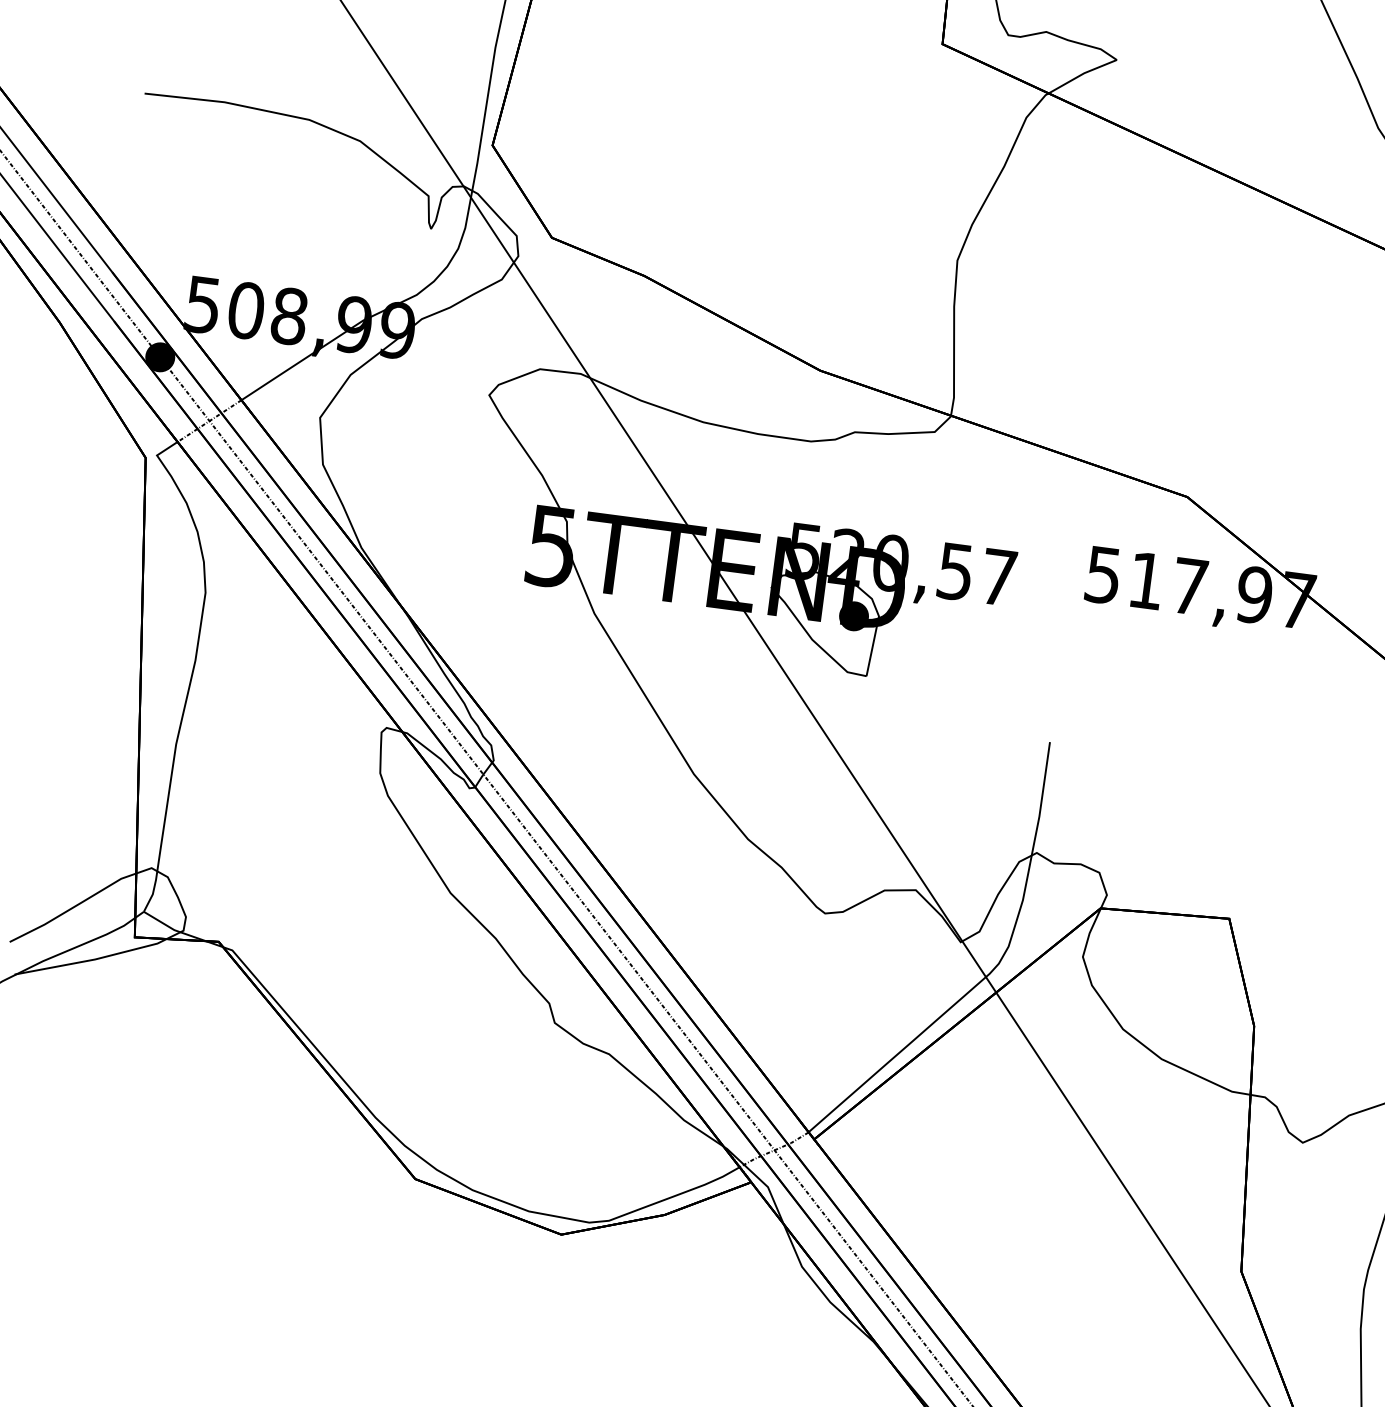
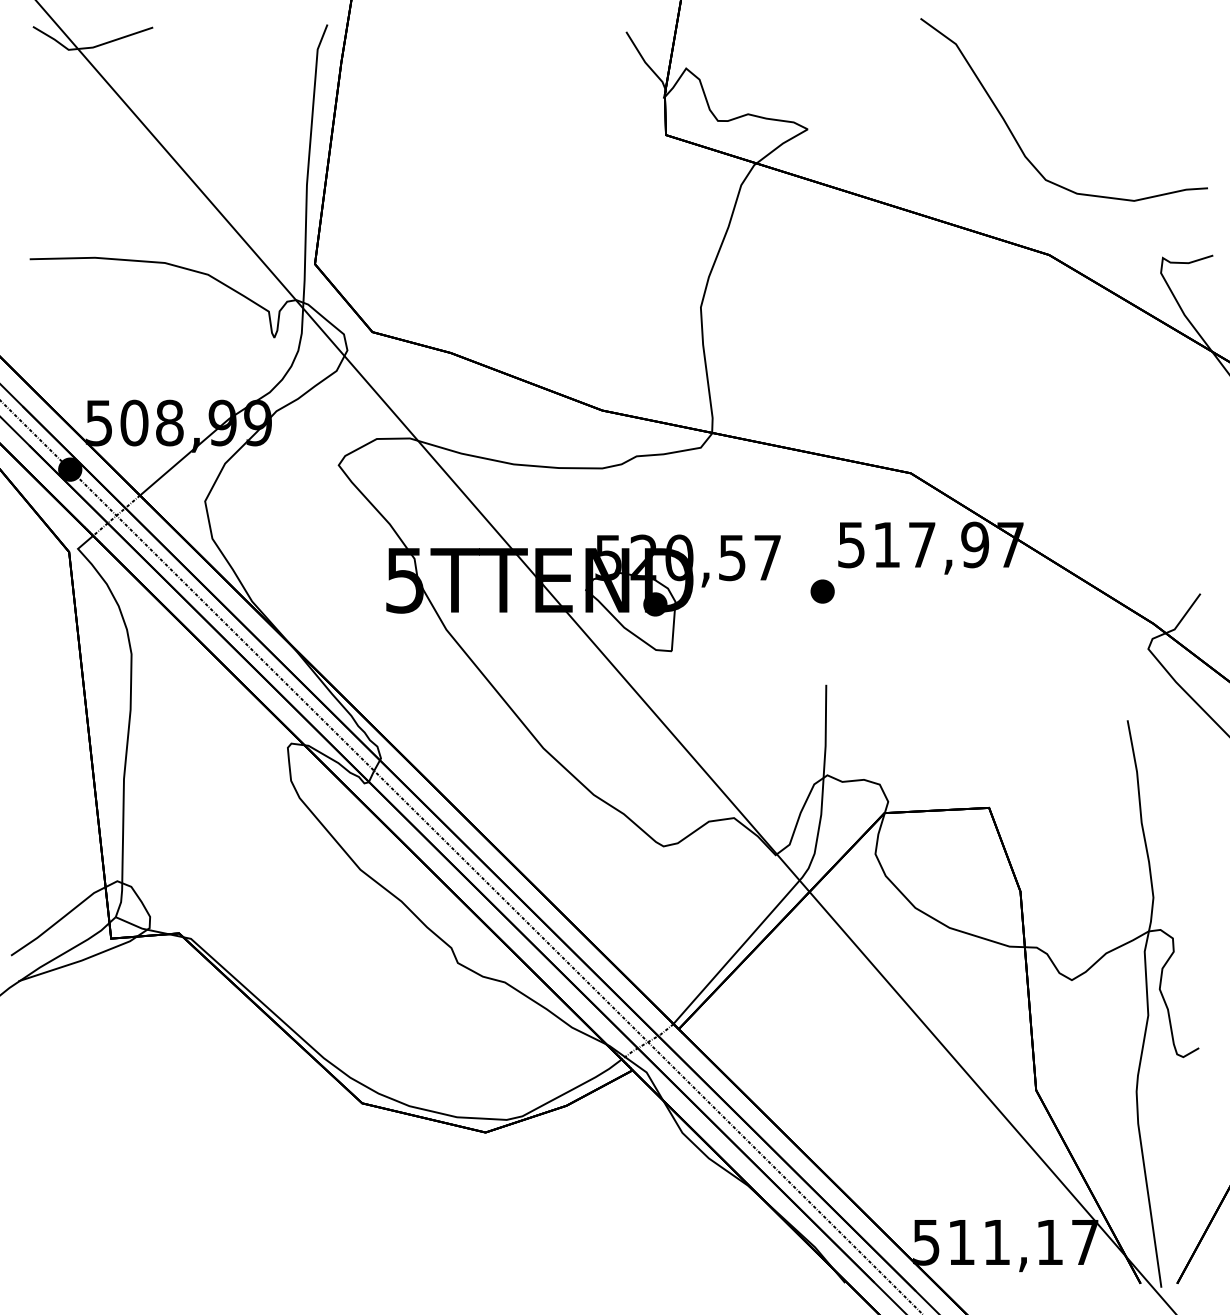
part: (1060, 627) -> (822, 591), added

